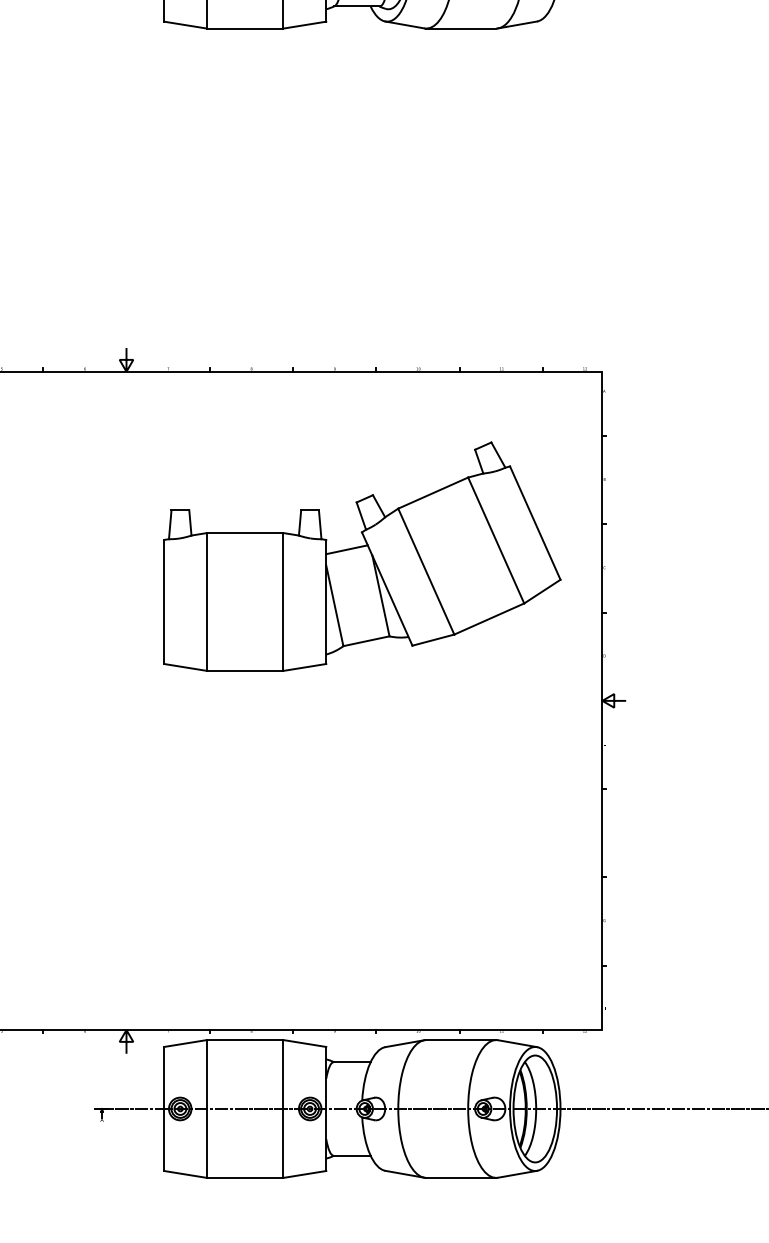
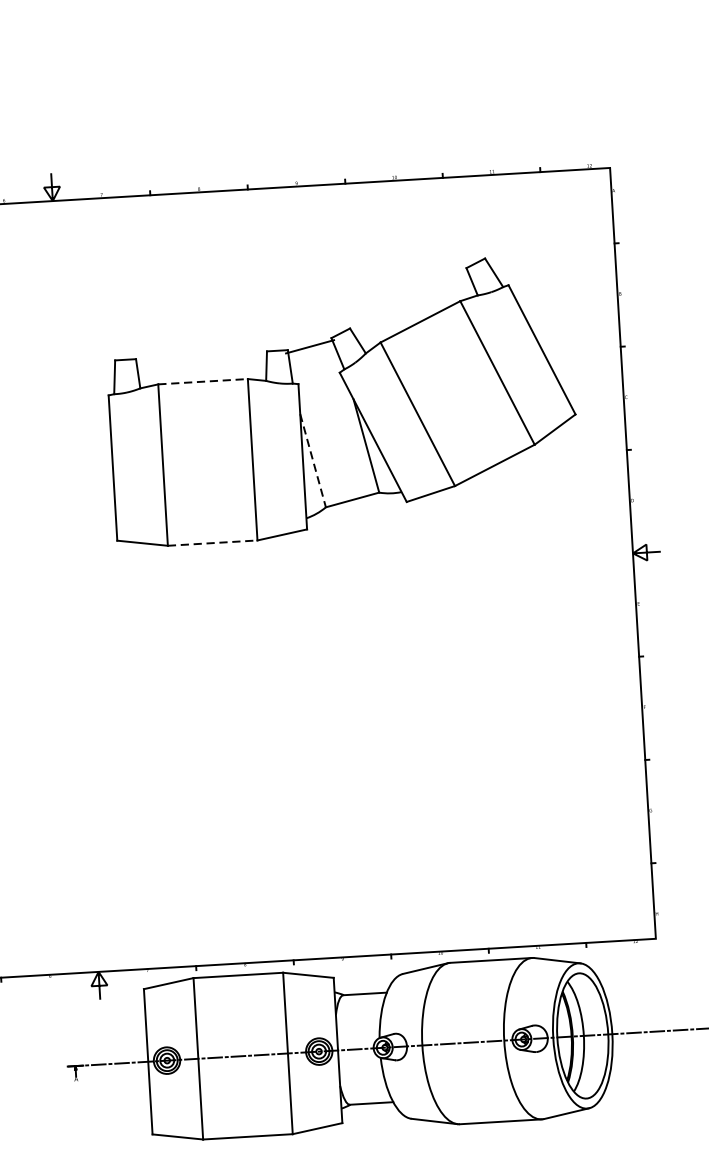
line: (245, 533) -> (203, 382), solid -> dashed
line: (346, 549) -> (309, 346), moved
line: (334, 606) -> (312, 461), solid -> dashed
line: (245, 670) -> (212, 542), solid -> dashed

